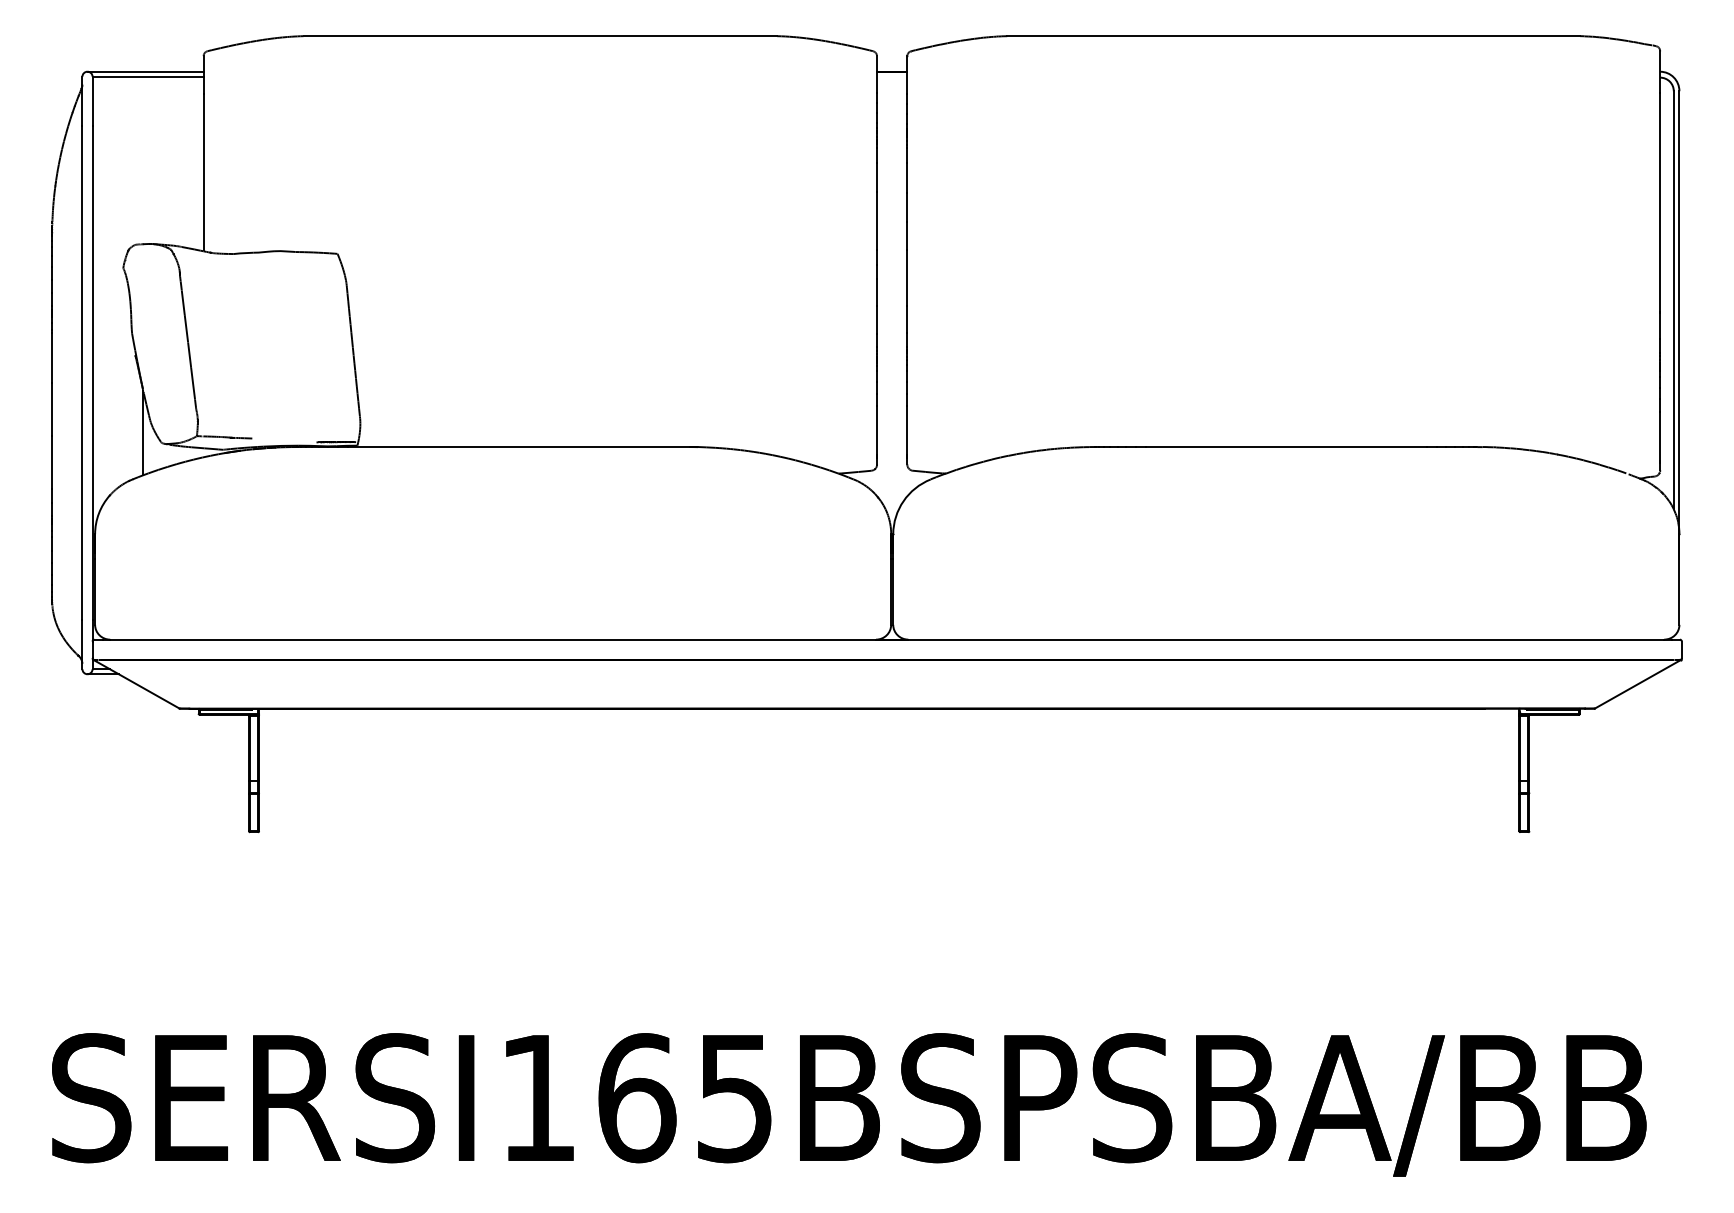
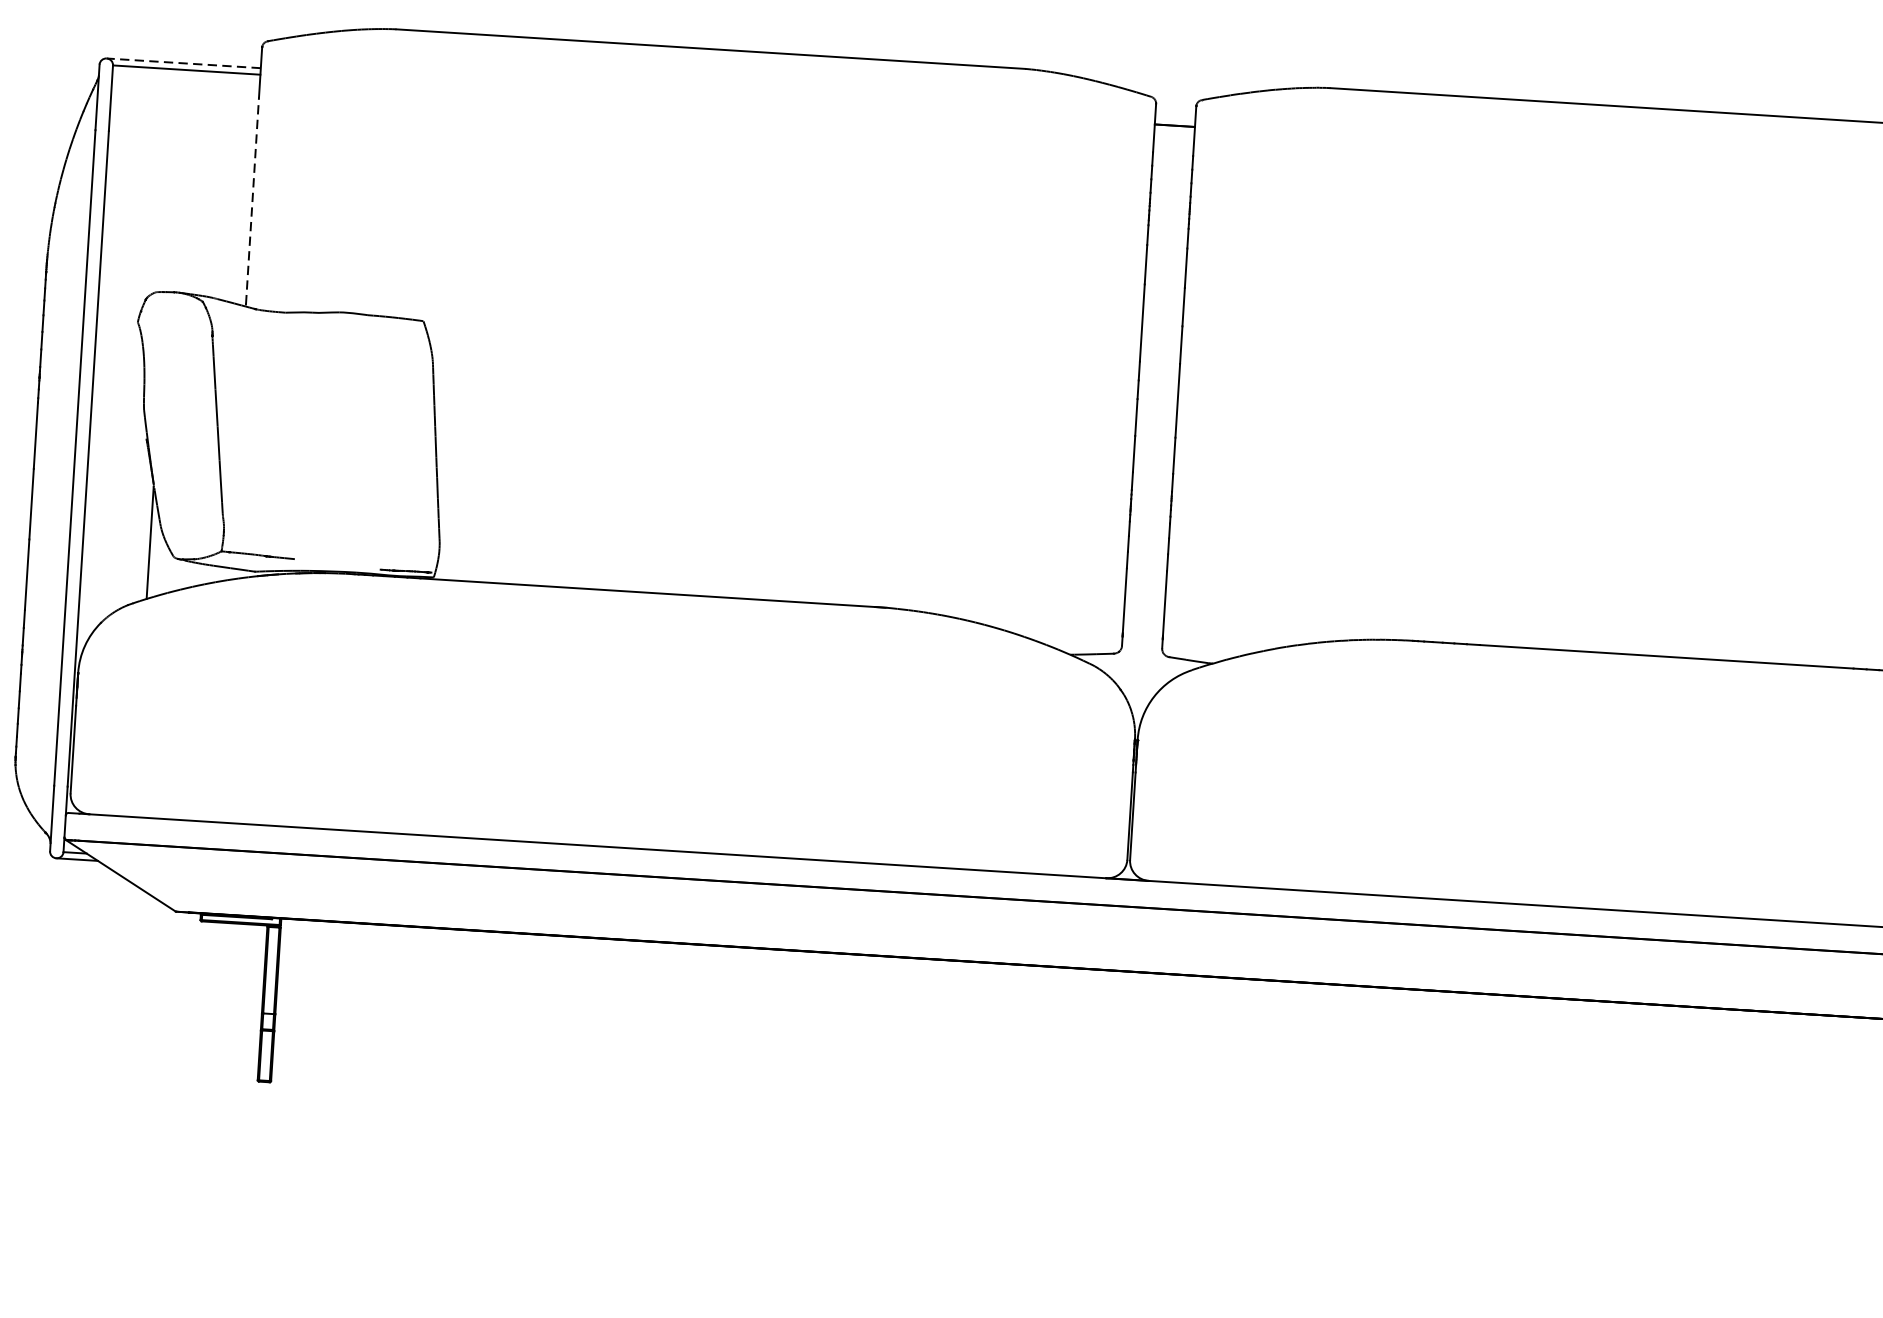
line: (145, 71) -> (183, 63), solid -> dashed
line: (203, 171) -> (252, 200), solid -> dashed

